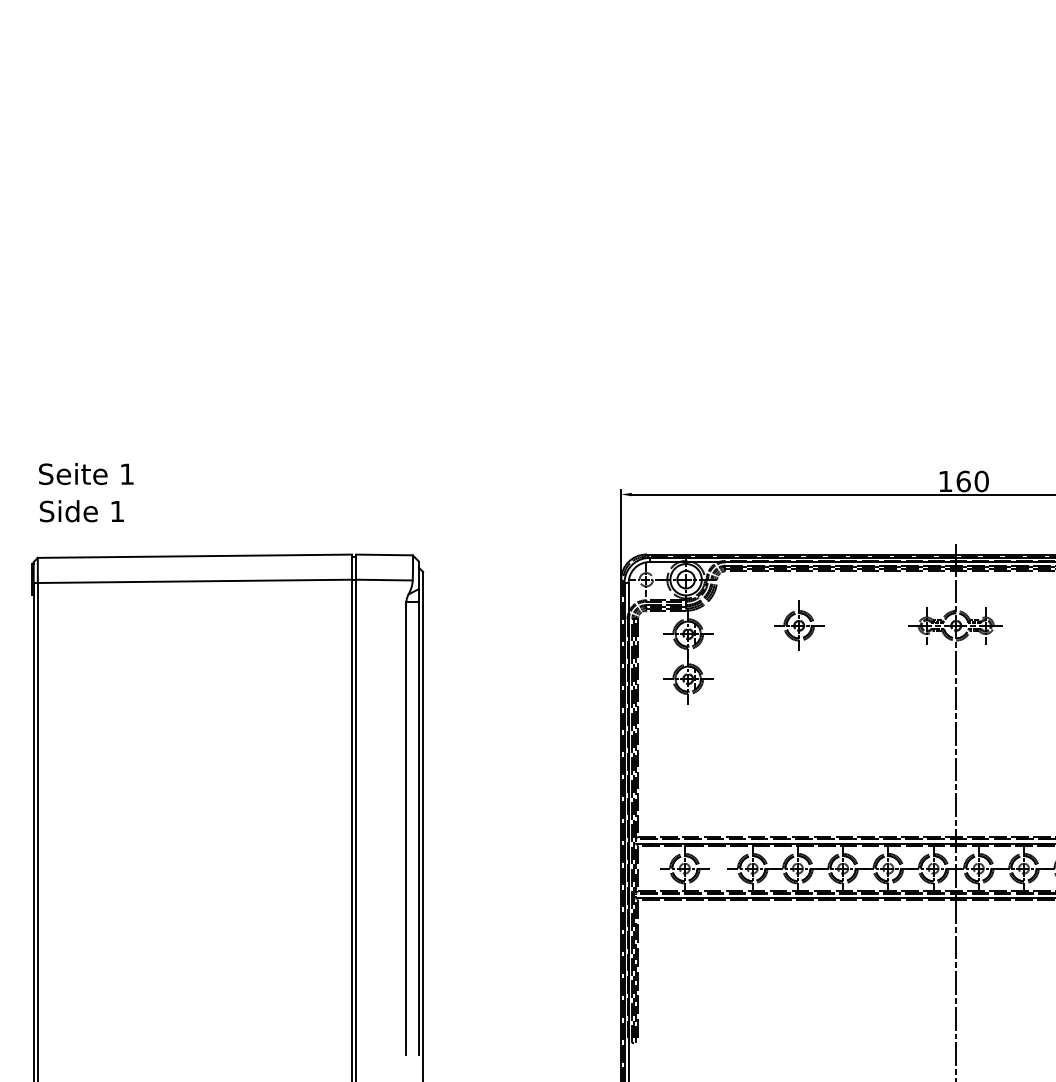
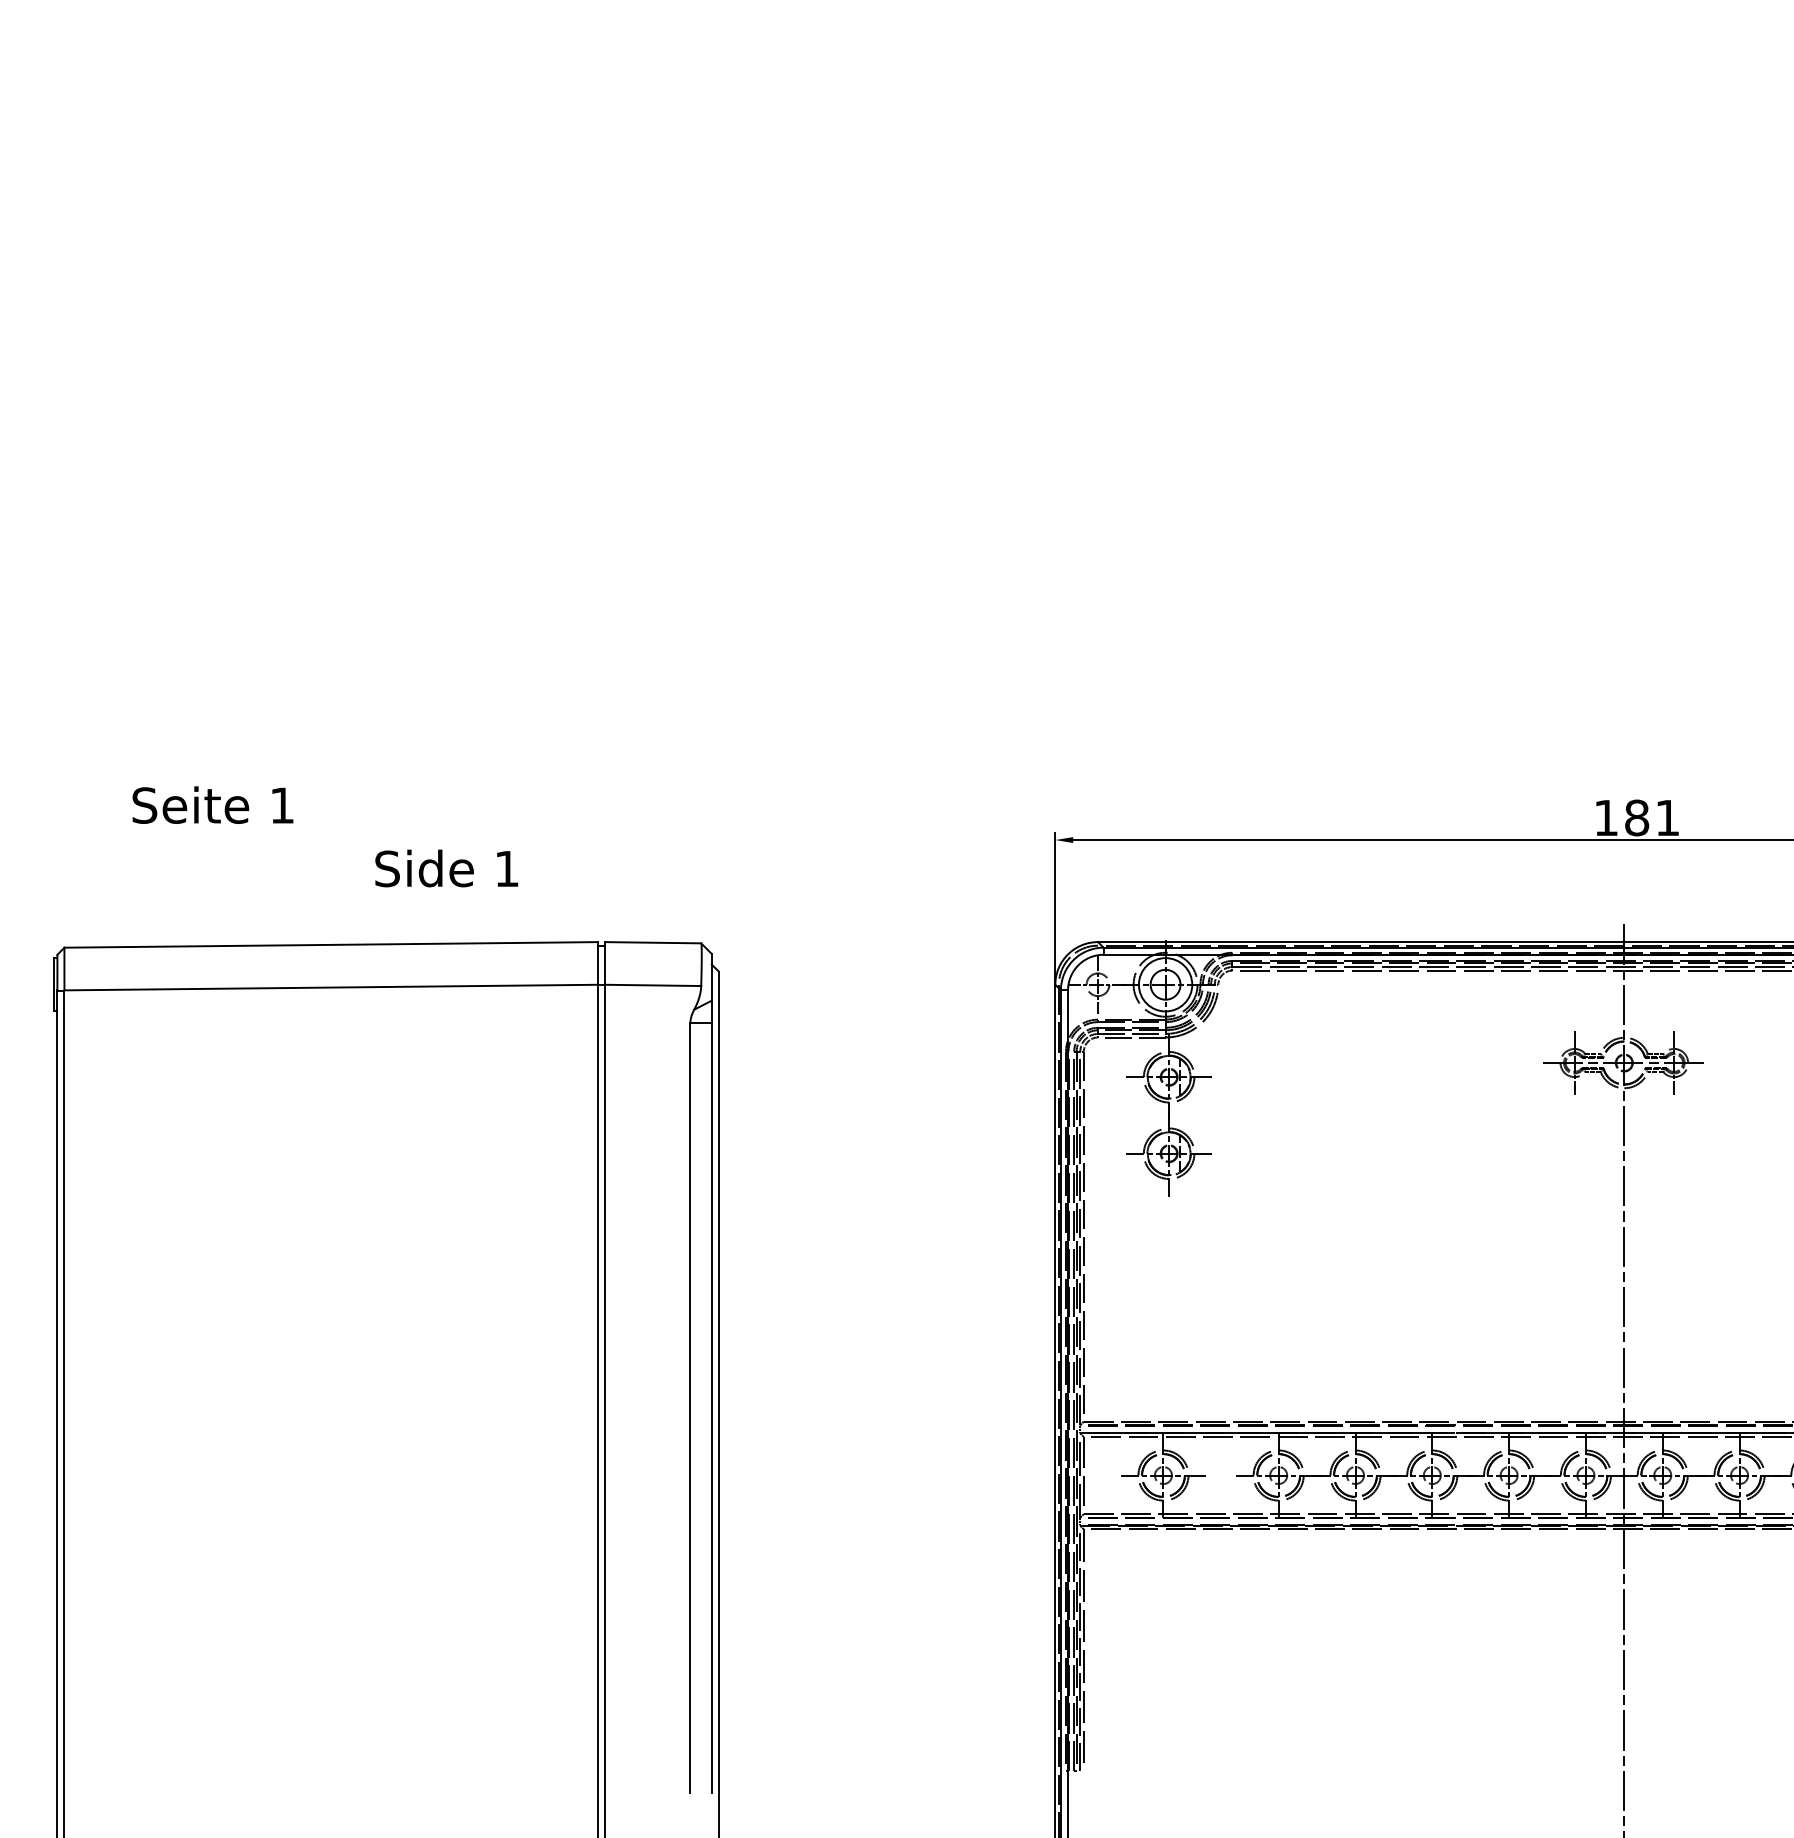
text: (86, 473) -> (213, 804), moved
text: (972, 481) -> (1652, 817), 160 -> 181
text: (81, 511) -> (446, 868), moved
part: (799, 625) -> (1358, 1062), removed

